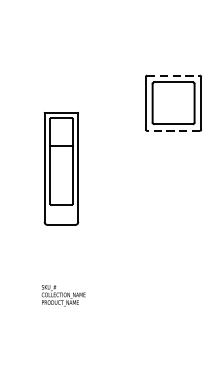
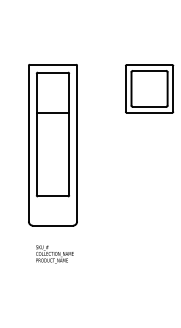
line: (173, 76) -> (149, 65), dashed -> solid
line: (173, 130) -> (149, 112), dashed -> solid
part: (60, 169) -> (52, 145), size x1.67

